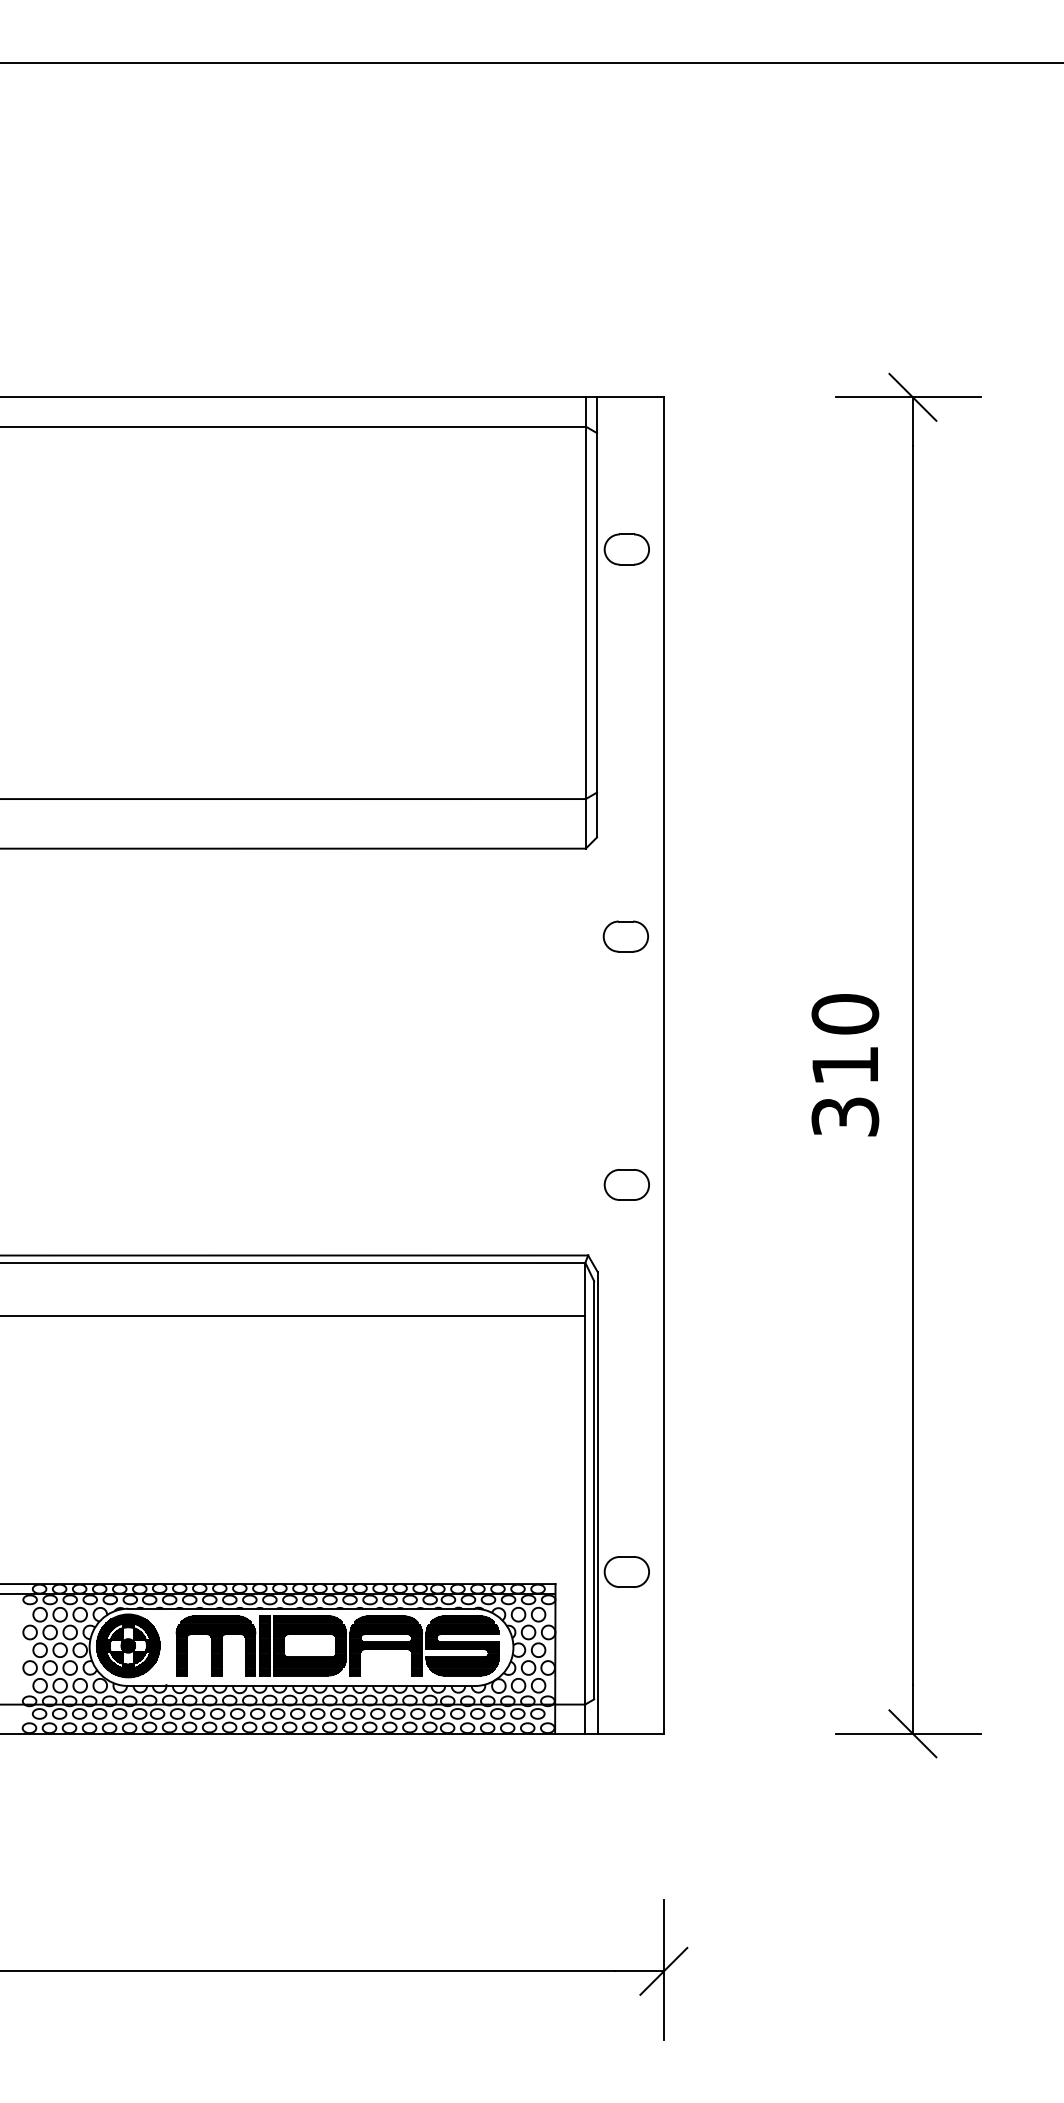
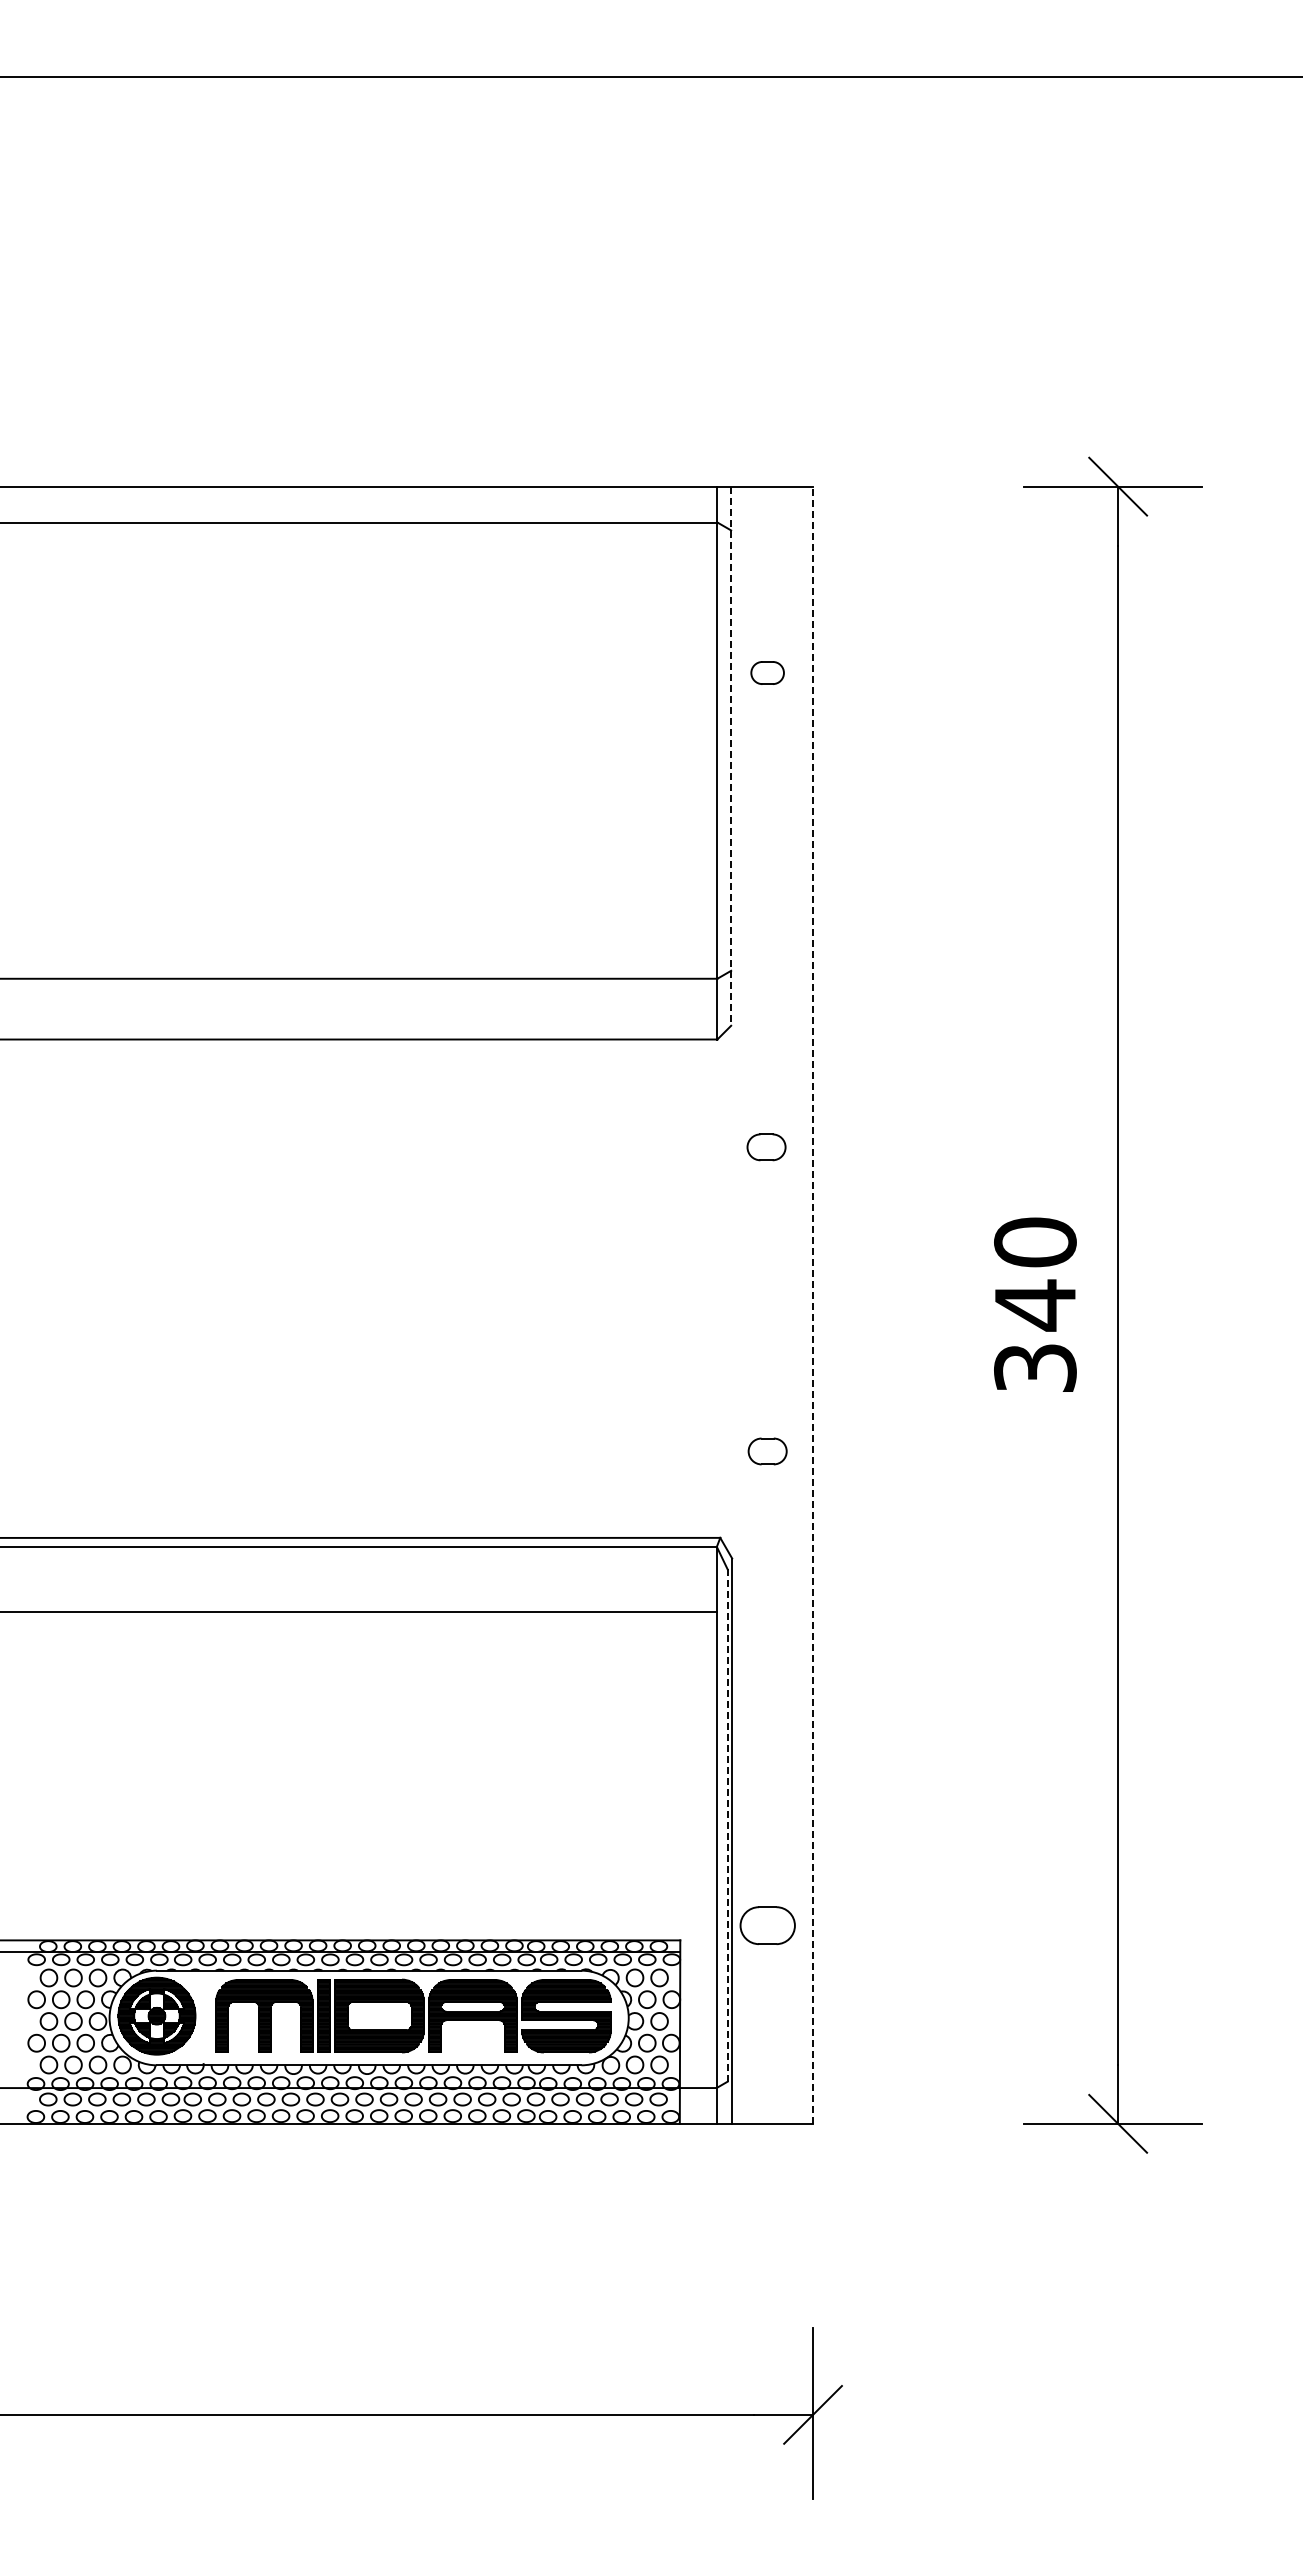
part: (626, 549) -> (767, 672), size x0.6
line: (597, 617) -> (731, 756), solid -> dashed
part: (625, 936) -> (766, 1147), size x0.7
line: (664, 1065) -> (813, 1305), solid -> dashed
text: (845, 1065) -> (1035, 1305), 310 -> 340
part: (626, 1184) -> (767, 1451), size x0.7
line: (594, 1490) -> (727, 1825), solid -> dashed

